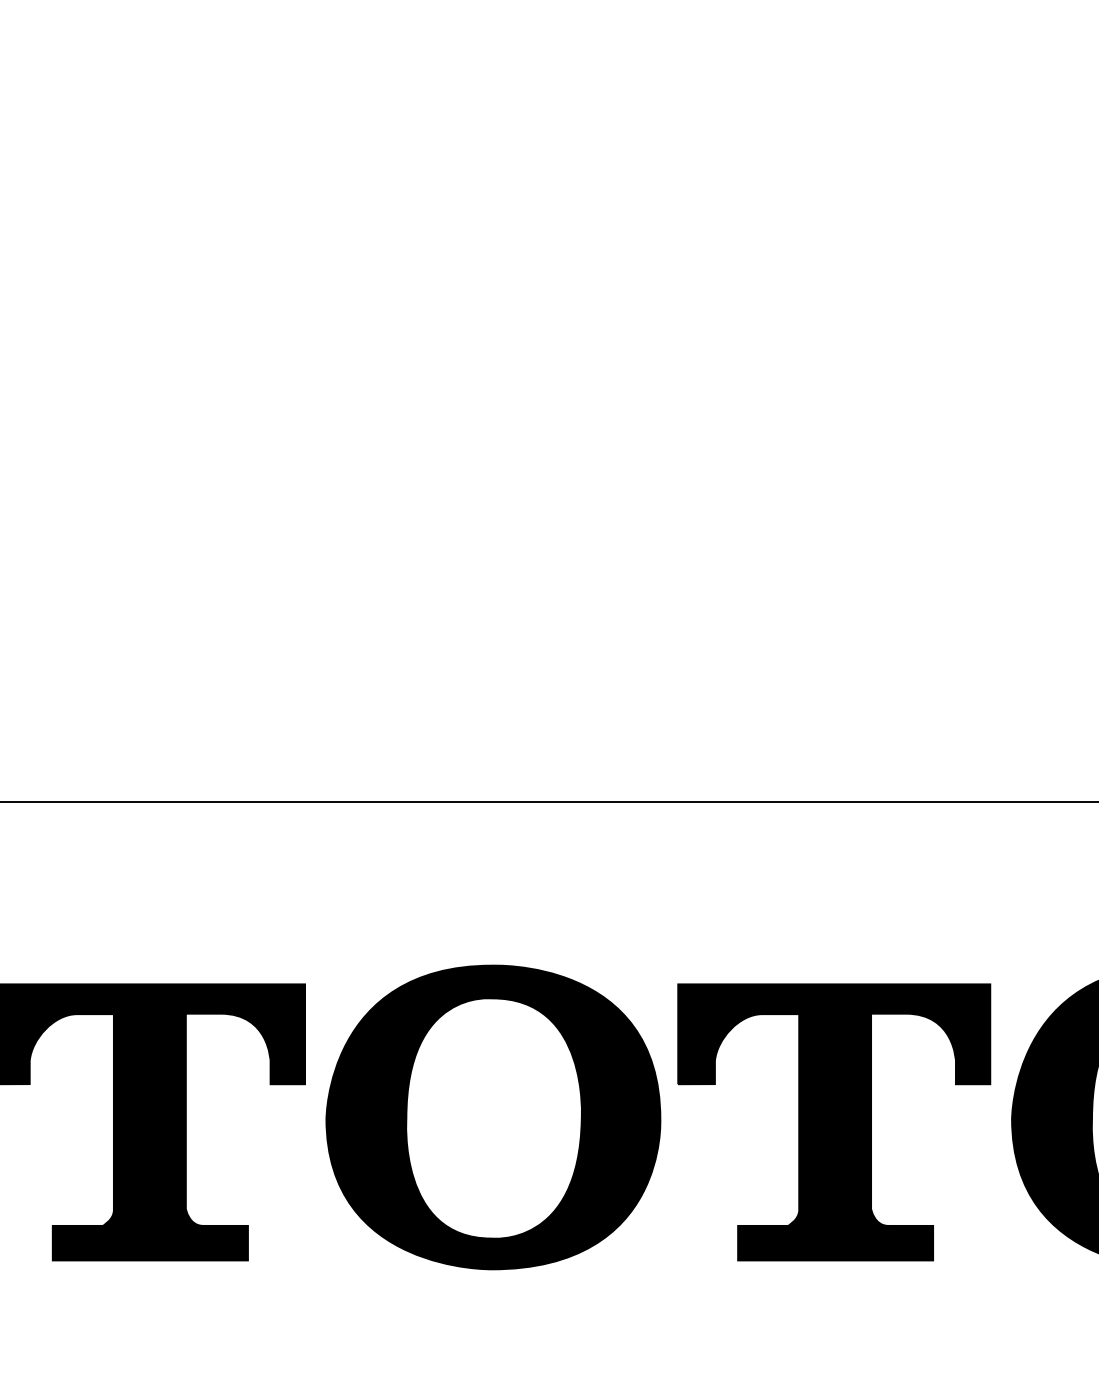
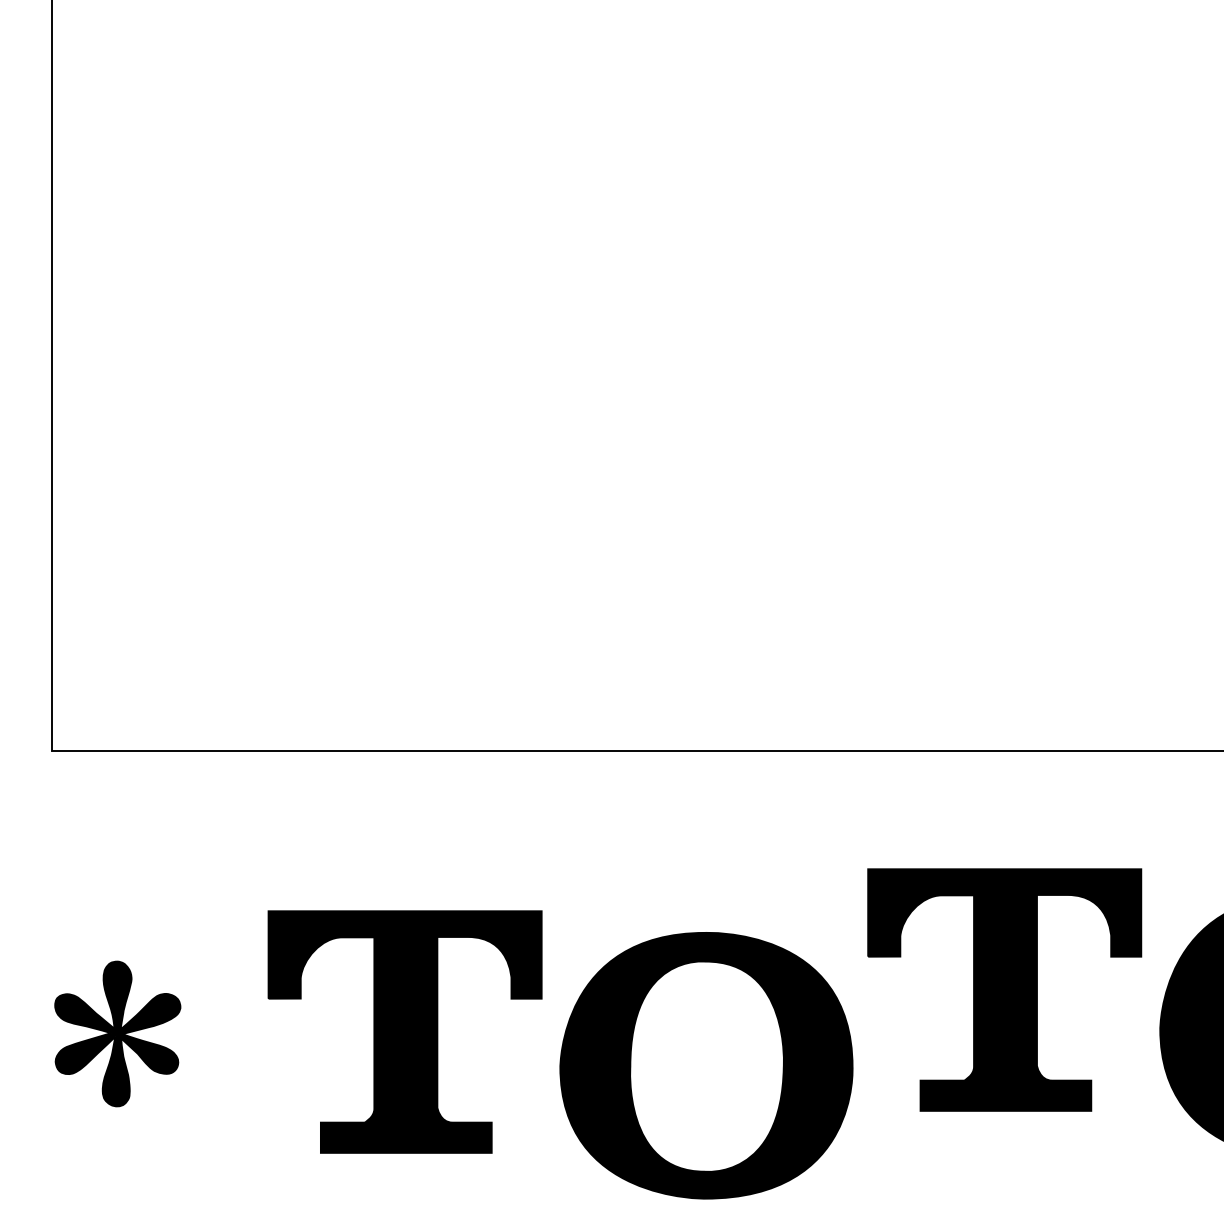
part: (493, 1117) -> (706, 1065), moved
part: (834, 1121) -> (1004, 989), moved

